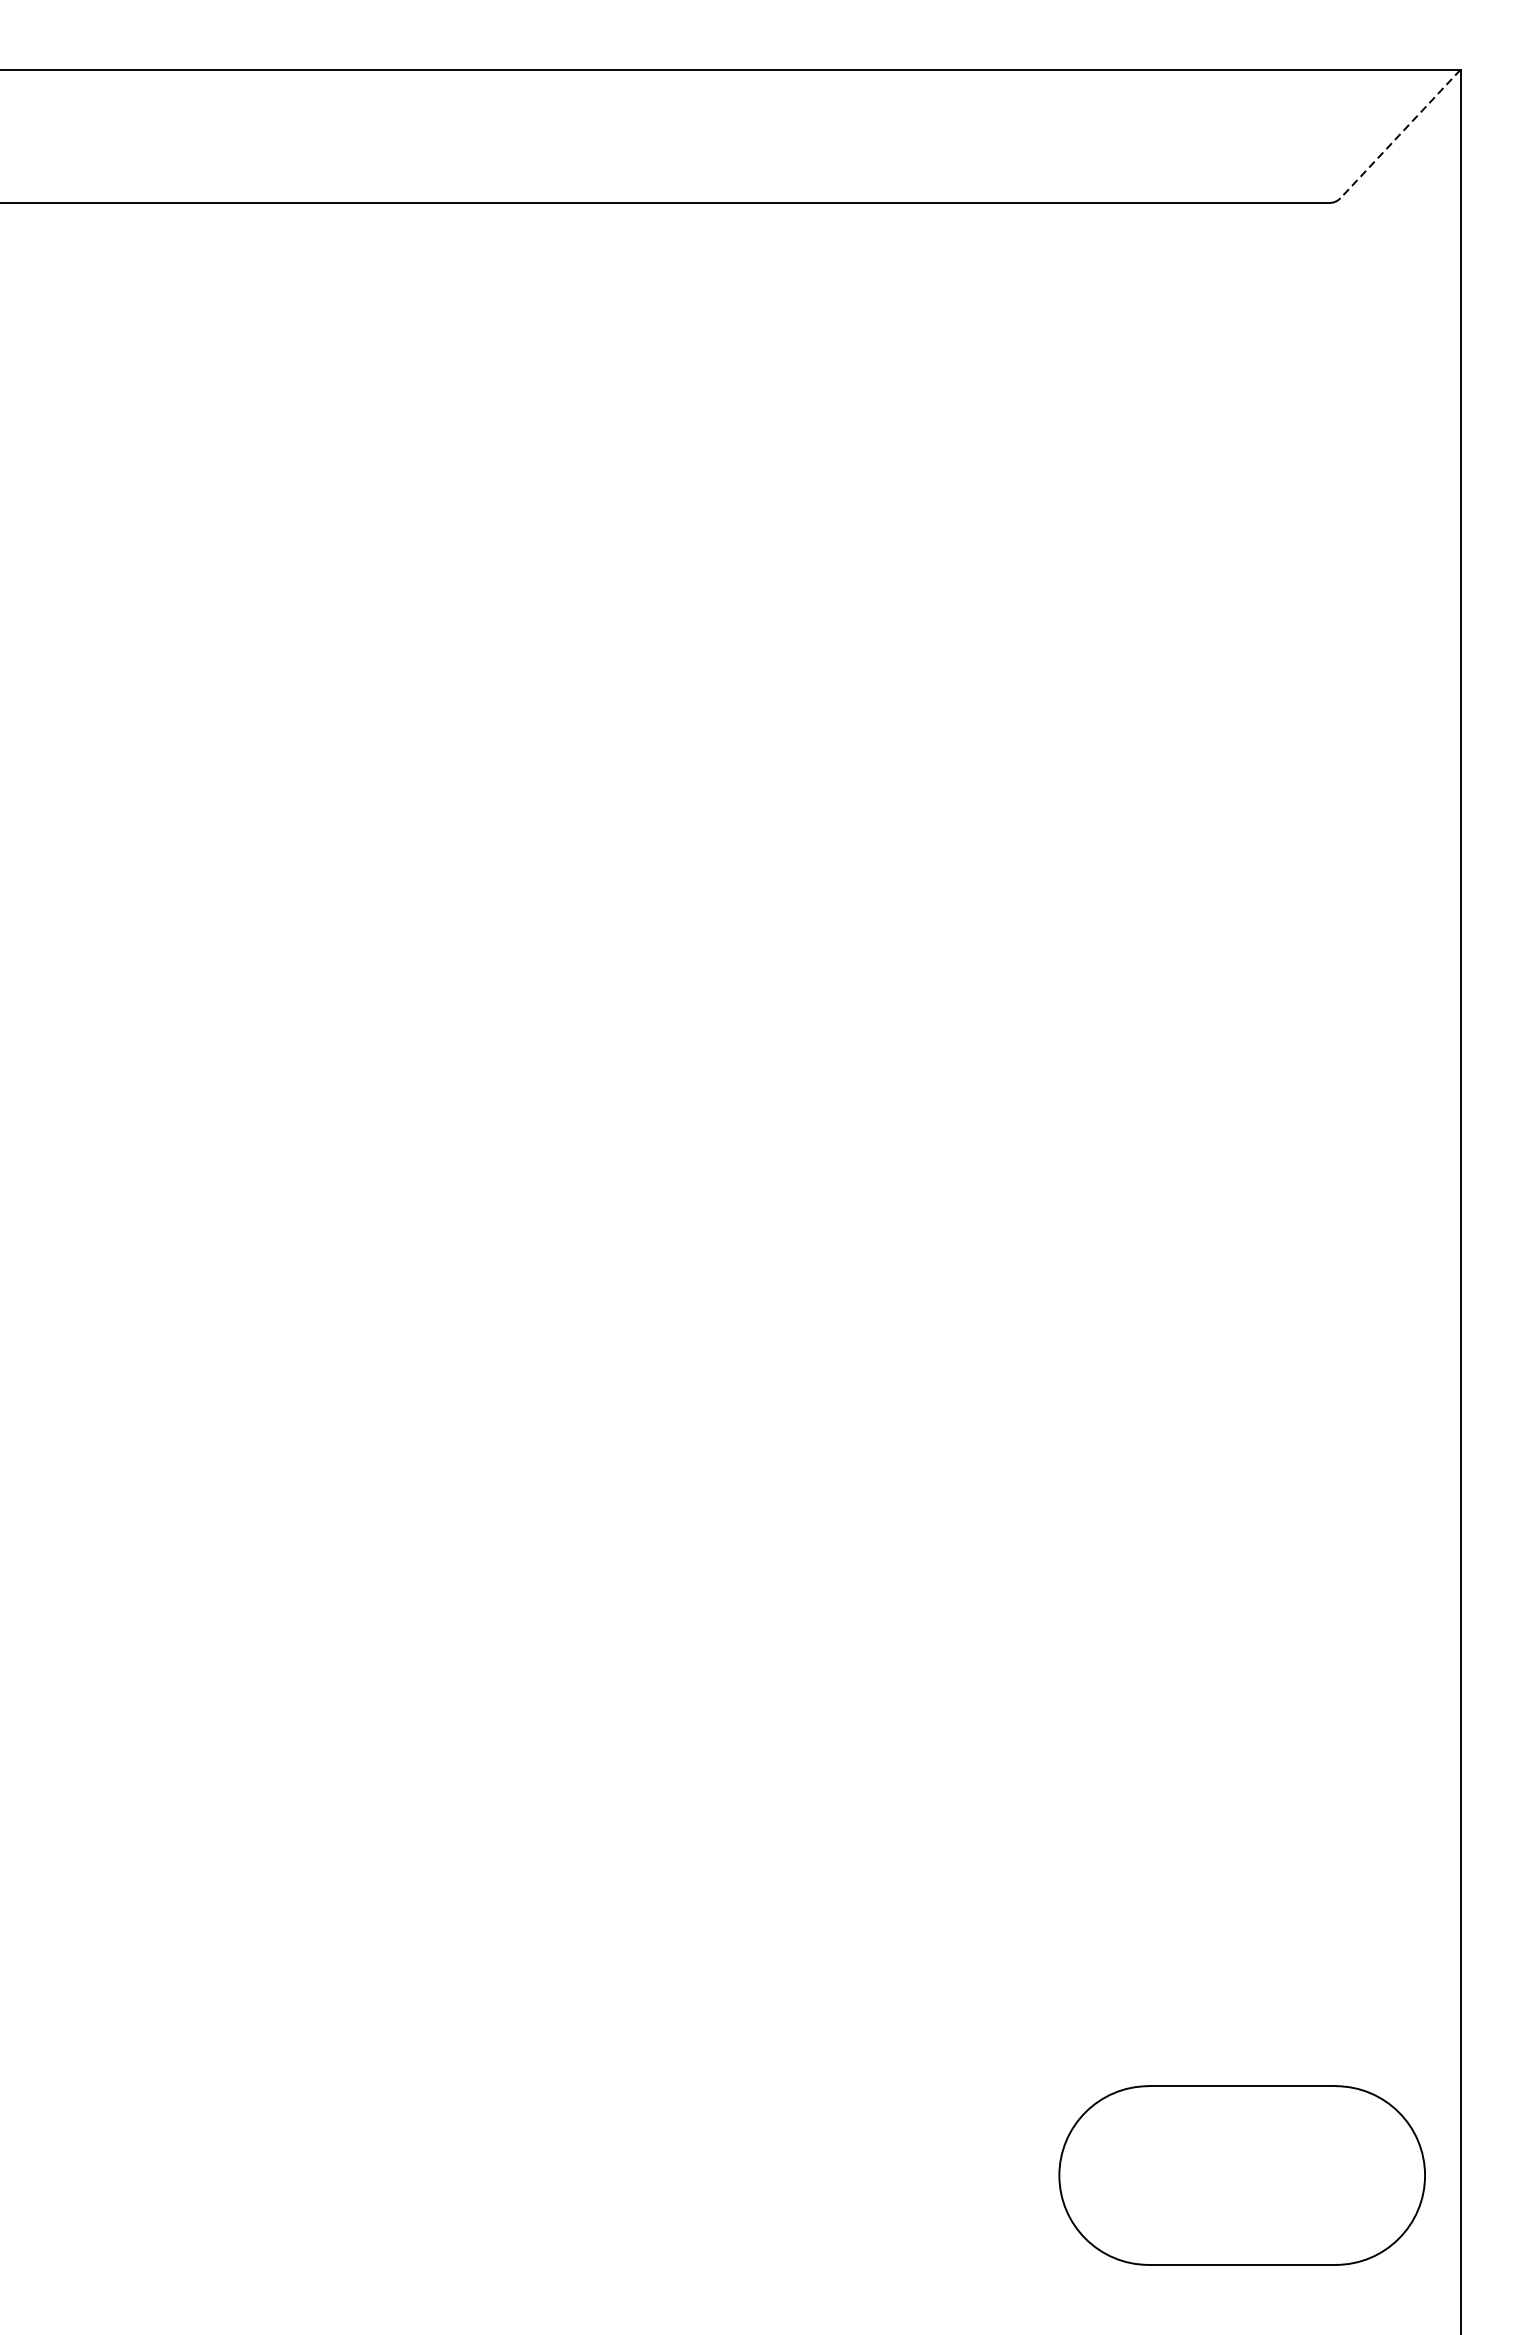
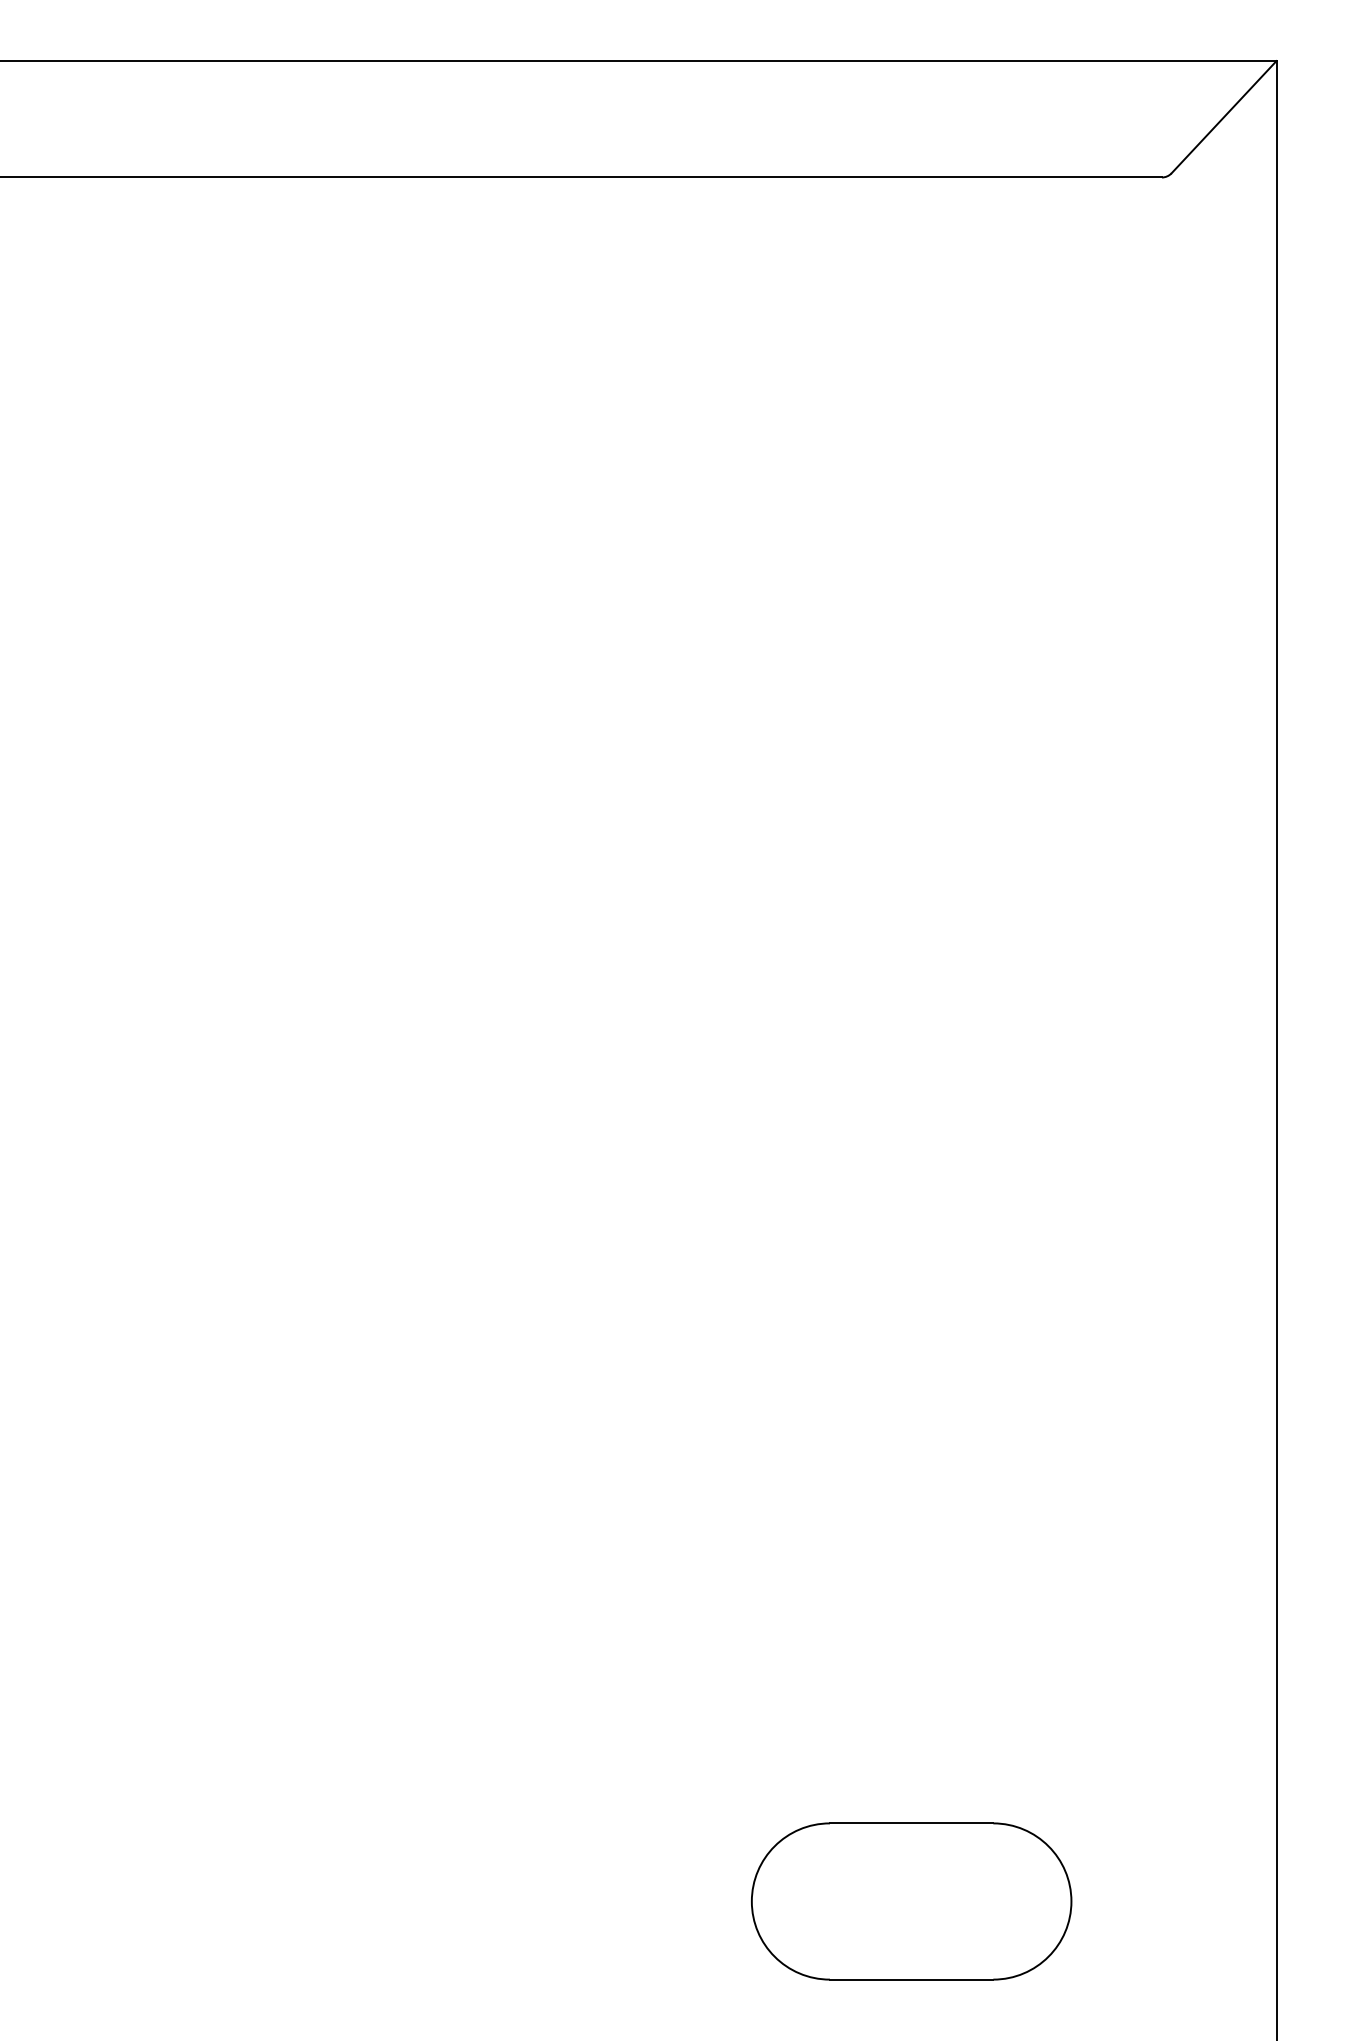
line: (1401, 134) -> (1224, 117), dashed -> solid
part: (1242, 2175) -> (911, 1901), moved

